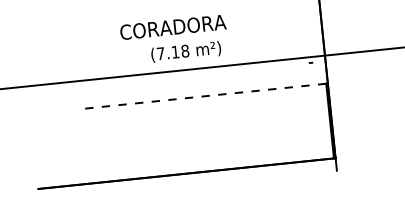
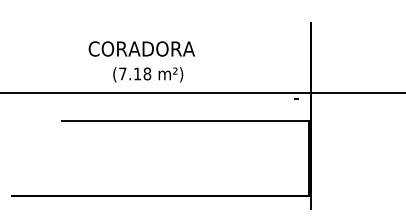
text: (172, 26) -> (141, 48), moved
text: (186, 51) -> (148, 74), moved
line: (203, 96) -> (185, 120), dashed -> solid

